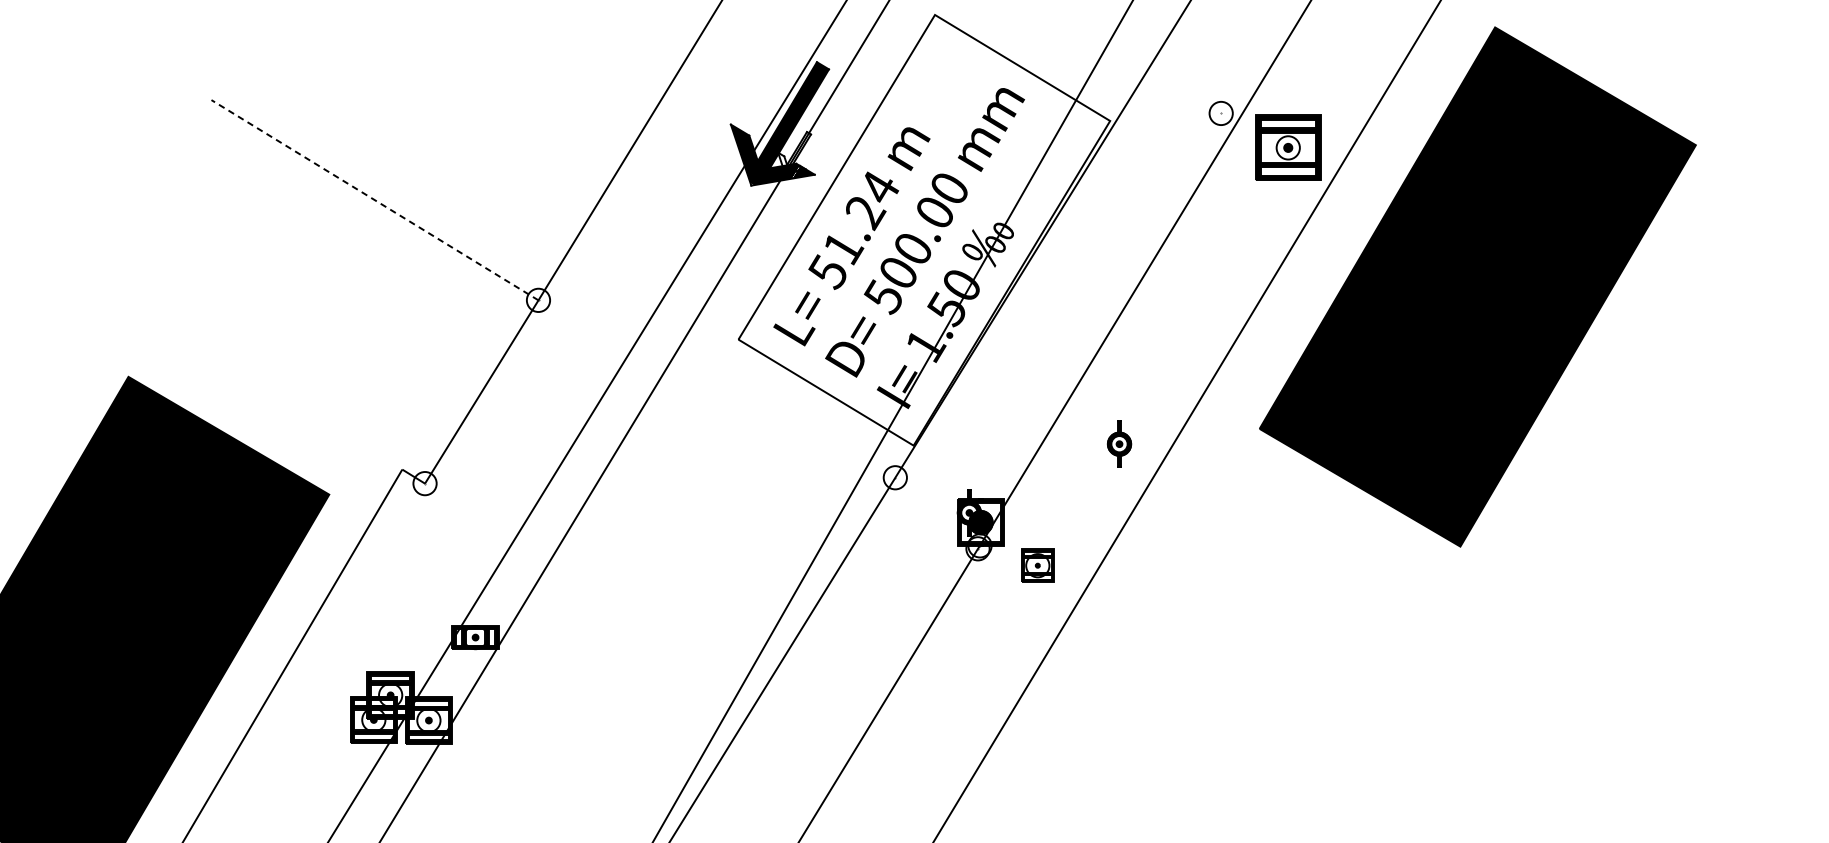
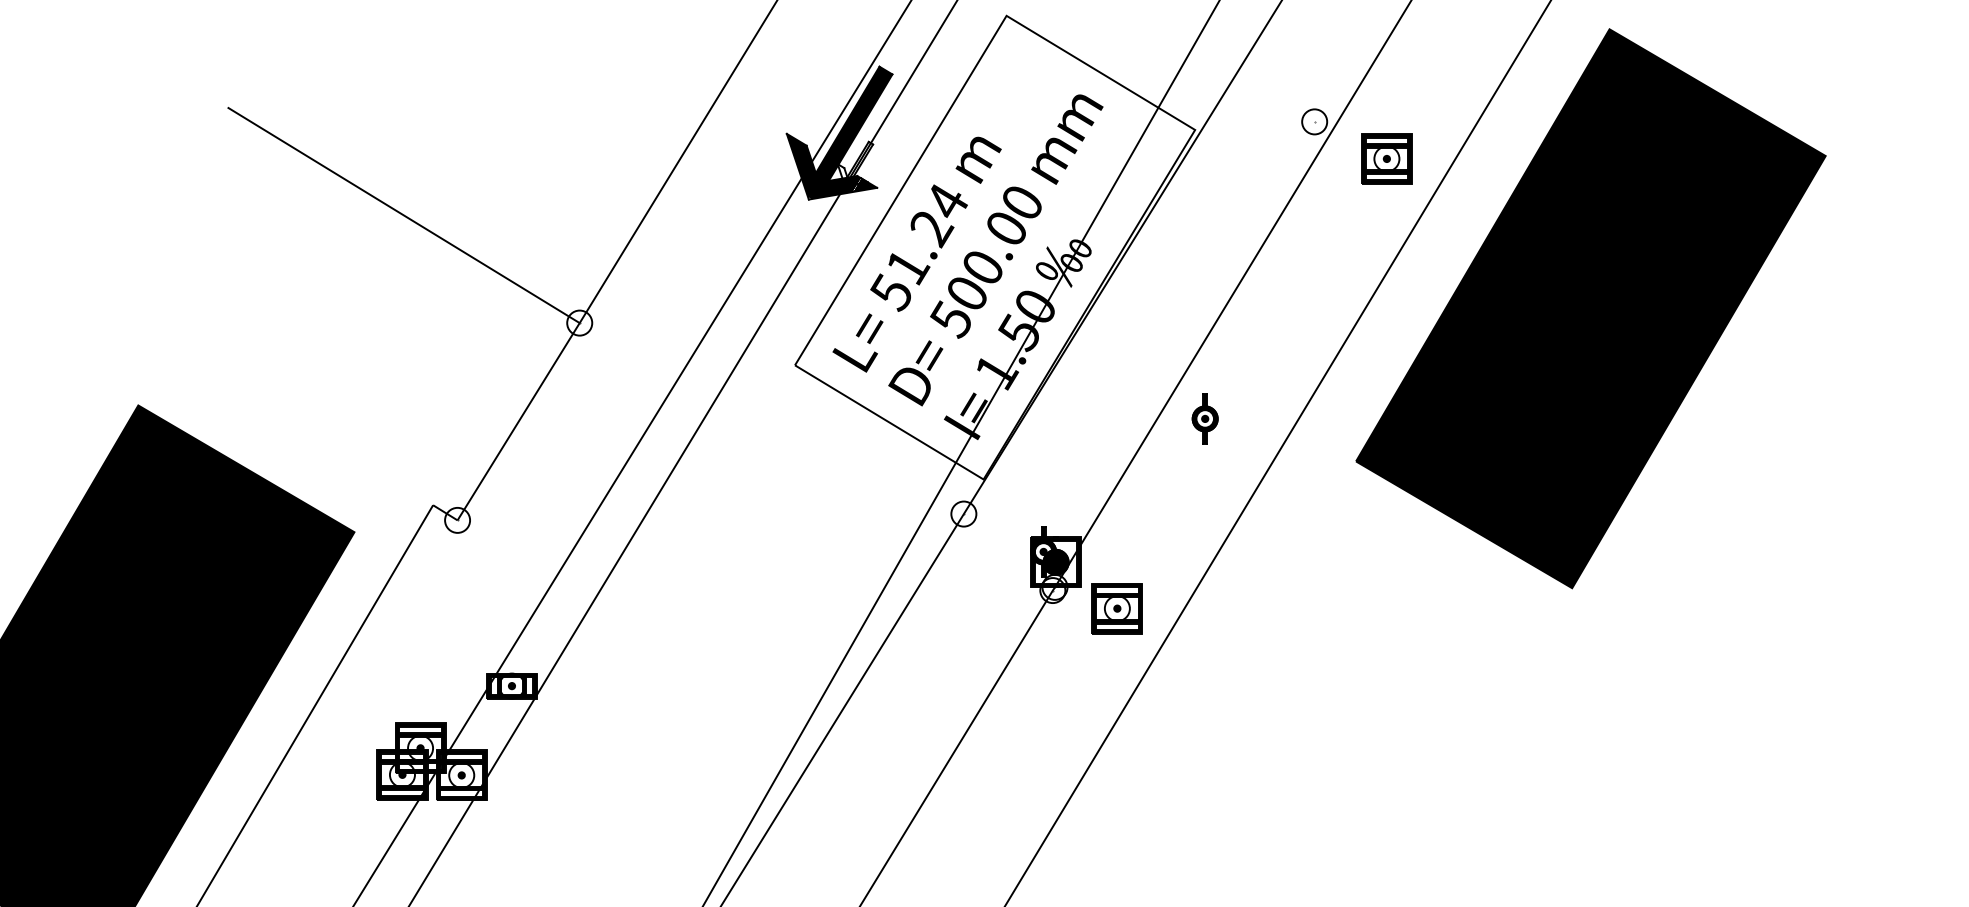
part: (1287, 147) -> (1386, 158), size x0.71
line: (374, 200) -> (403, 215), dashed -> solid
part: (1118, 443) -> (1204, 418), moved
part: (1037, 565) -> (1116, 608), size x1.43

